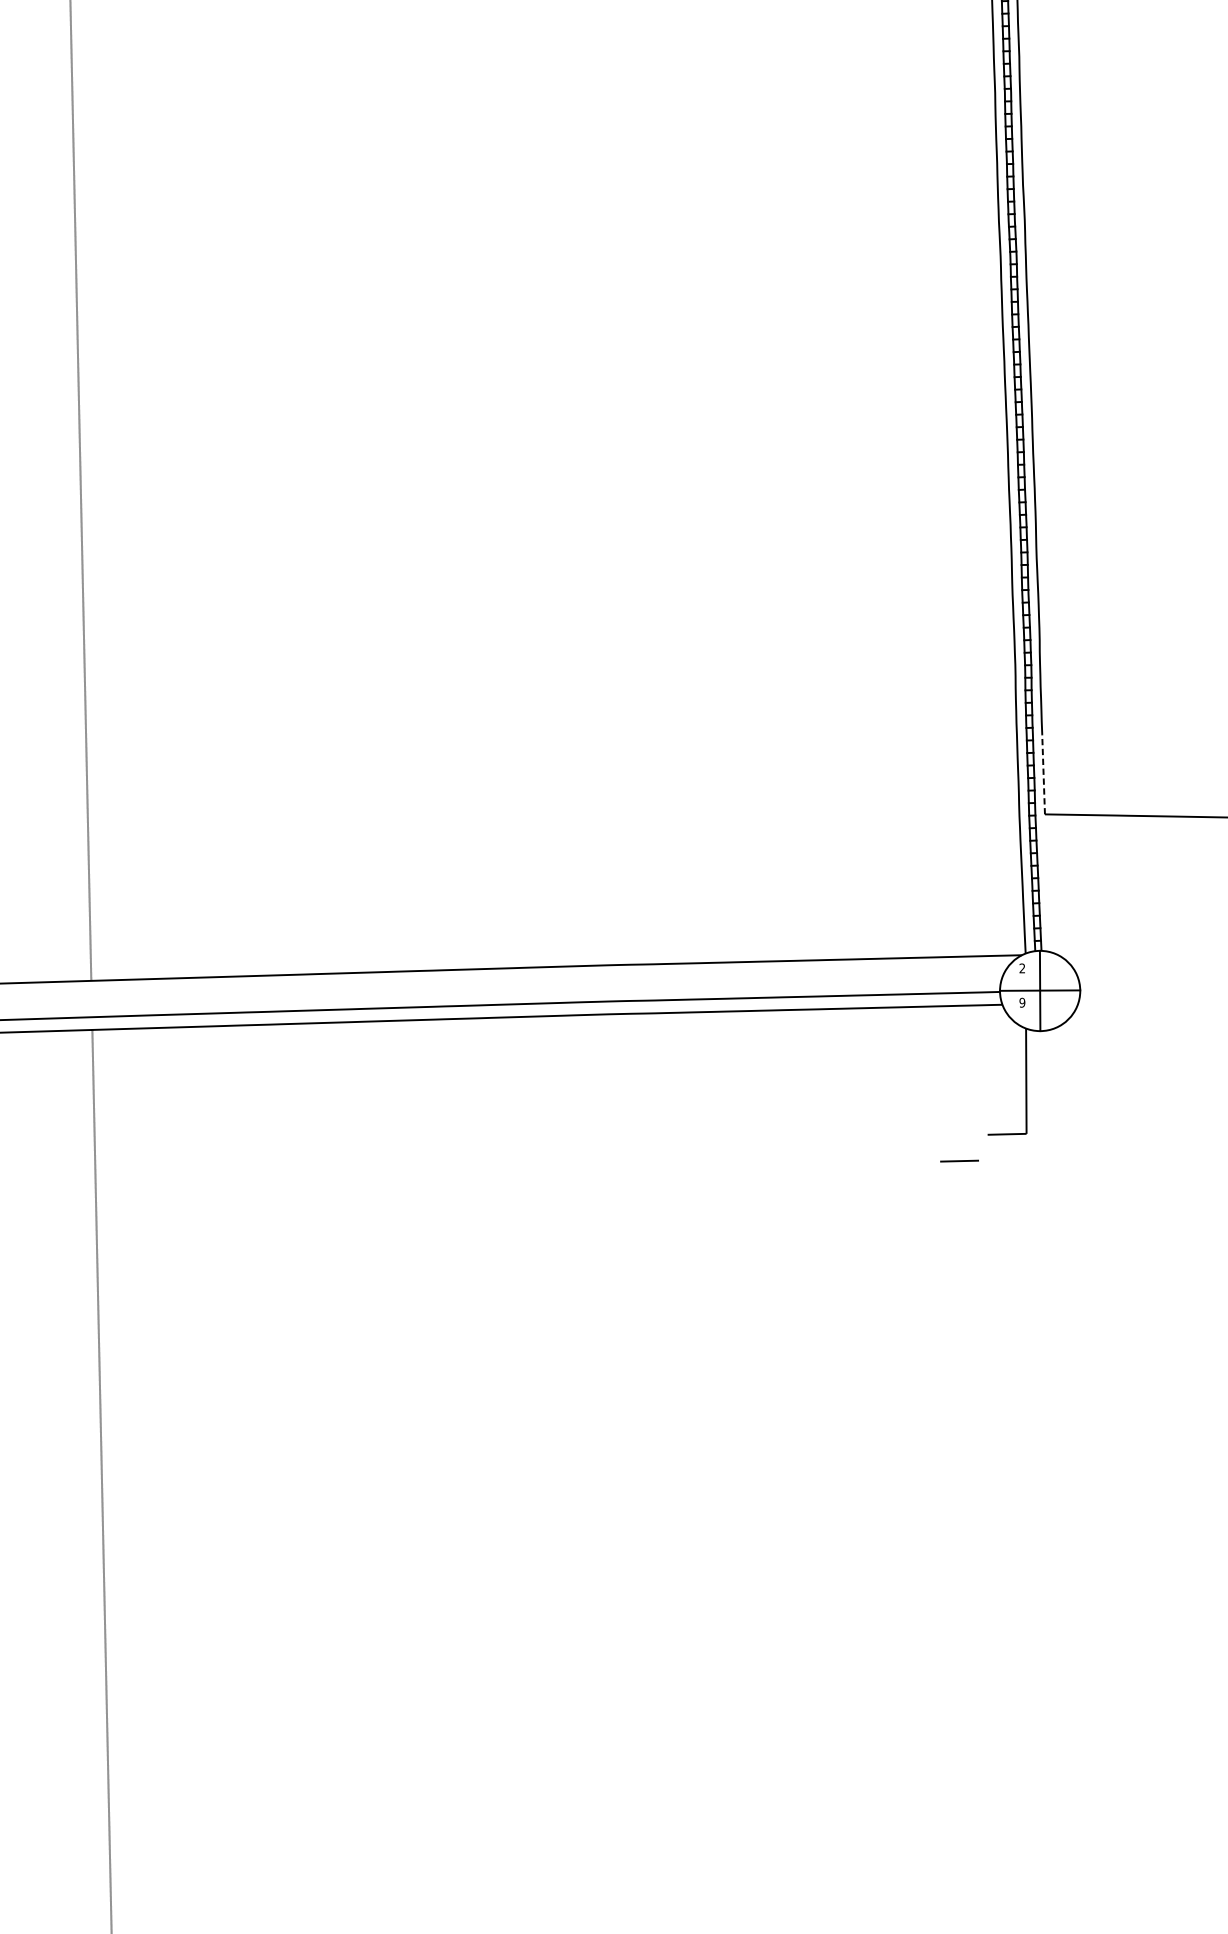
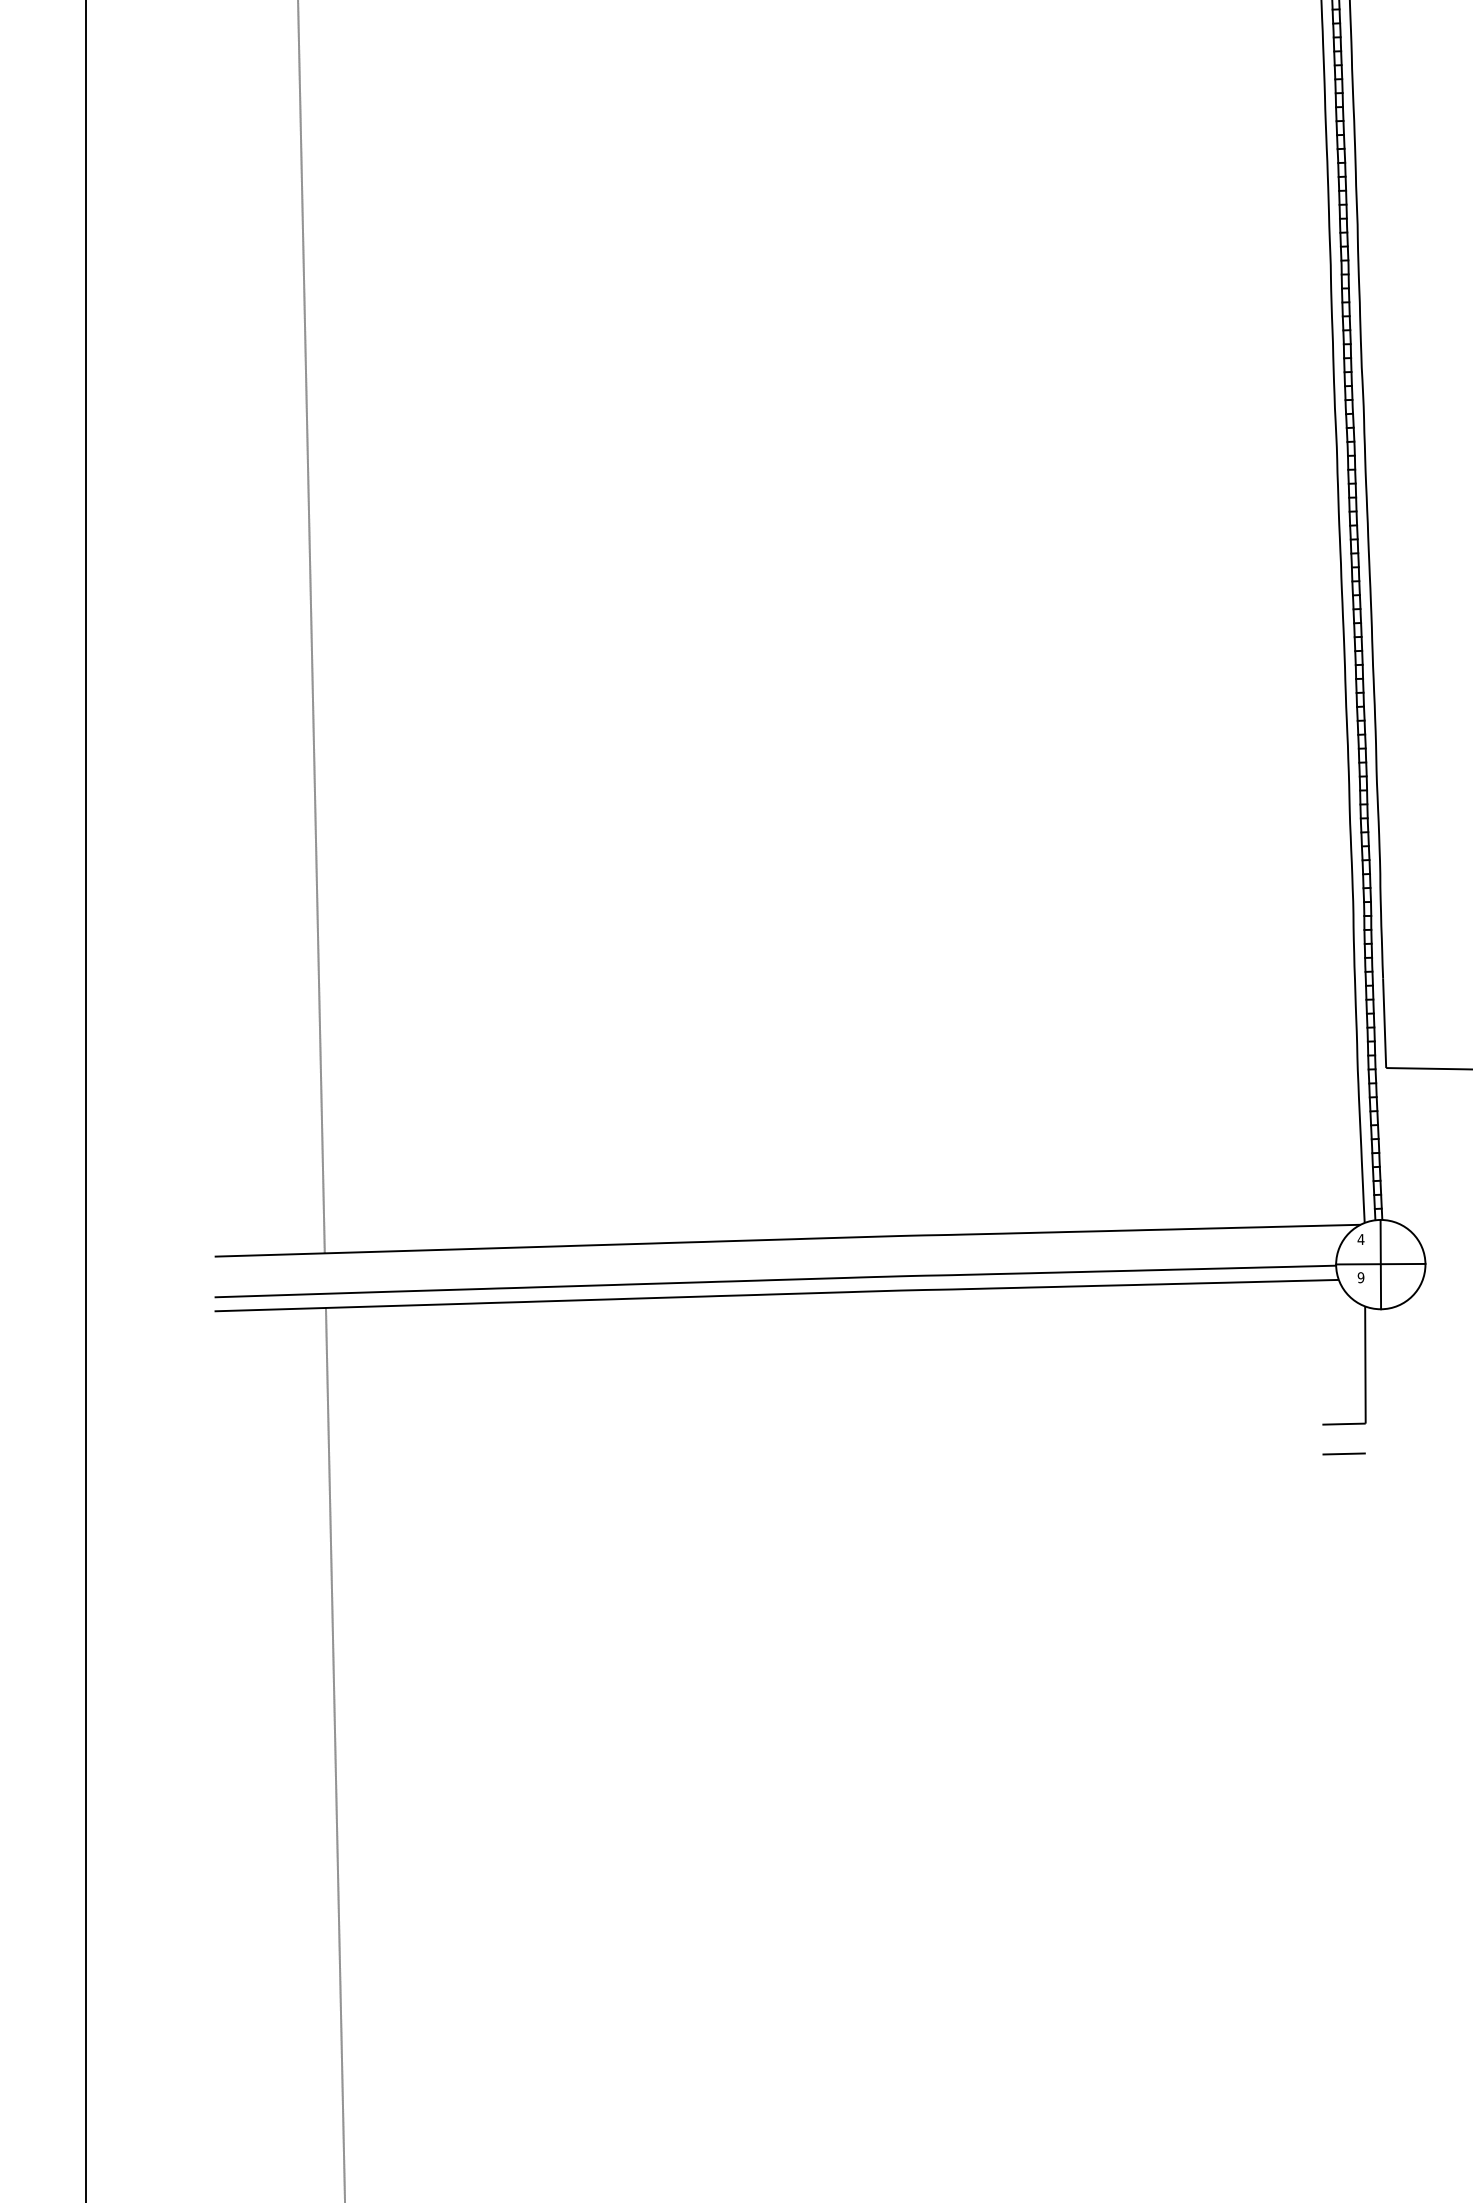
line: (1043, 774) -> (1384, 1023), dashed -> solid
text: (1021, 968) -> (1360, 1239), 2 -> 4
line: (959, 1160) -> (1343, 1453), moved

